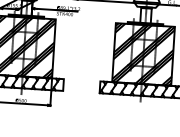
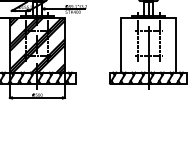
hatch: (143, 53) -> (148, 44), removed

